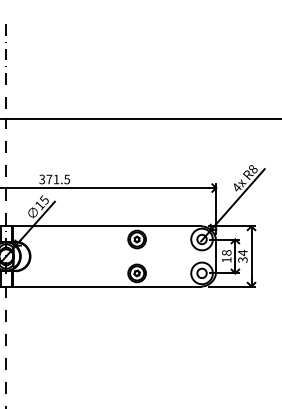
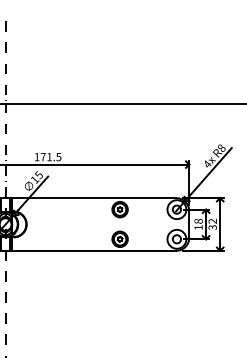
text: (42, 179) -> (37, 157), 371.5 -> 171.5
text: (242, 252) -> (212, 221), 34 -> 32

